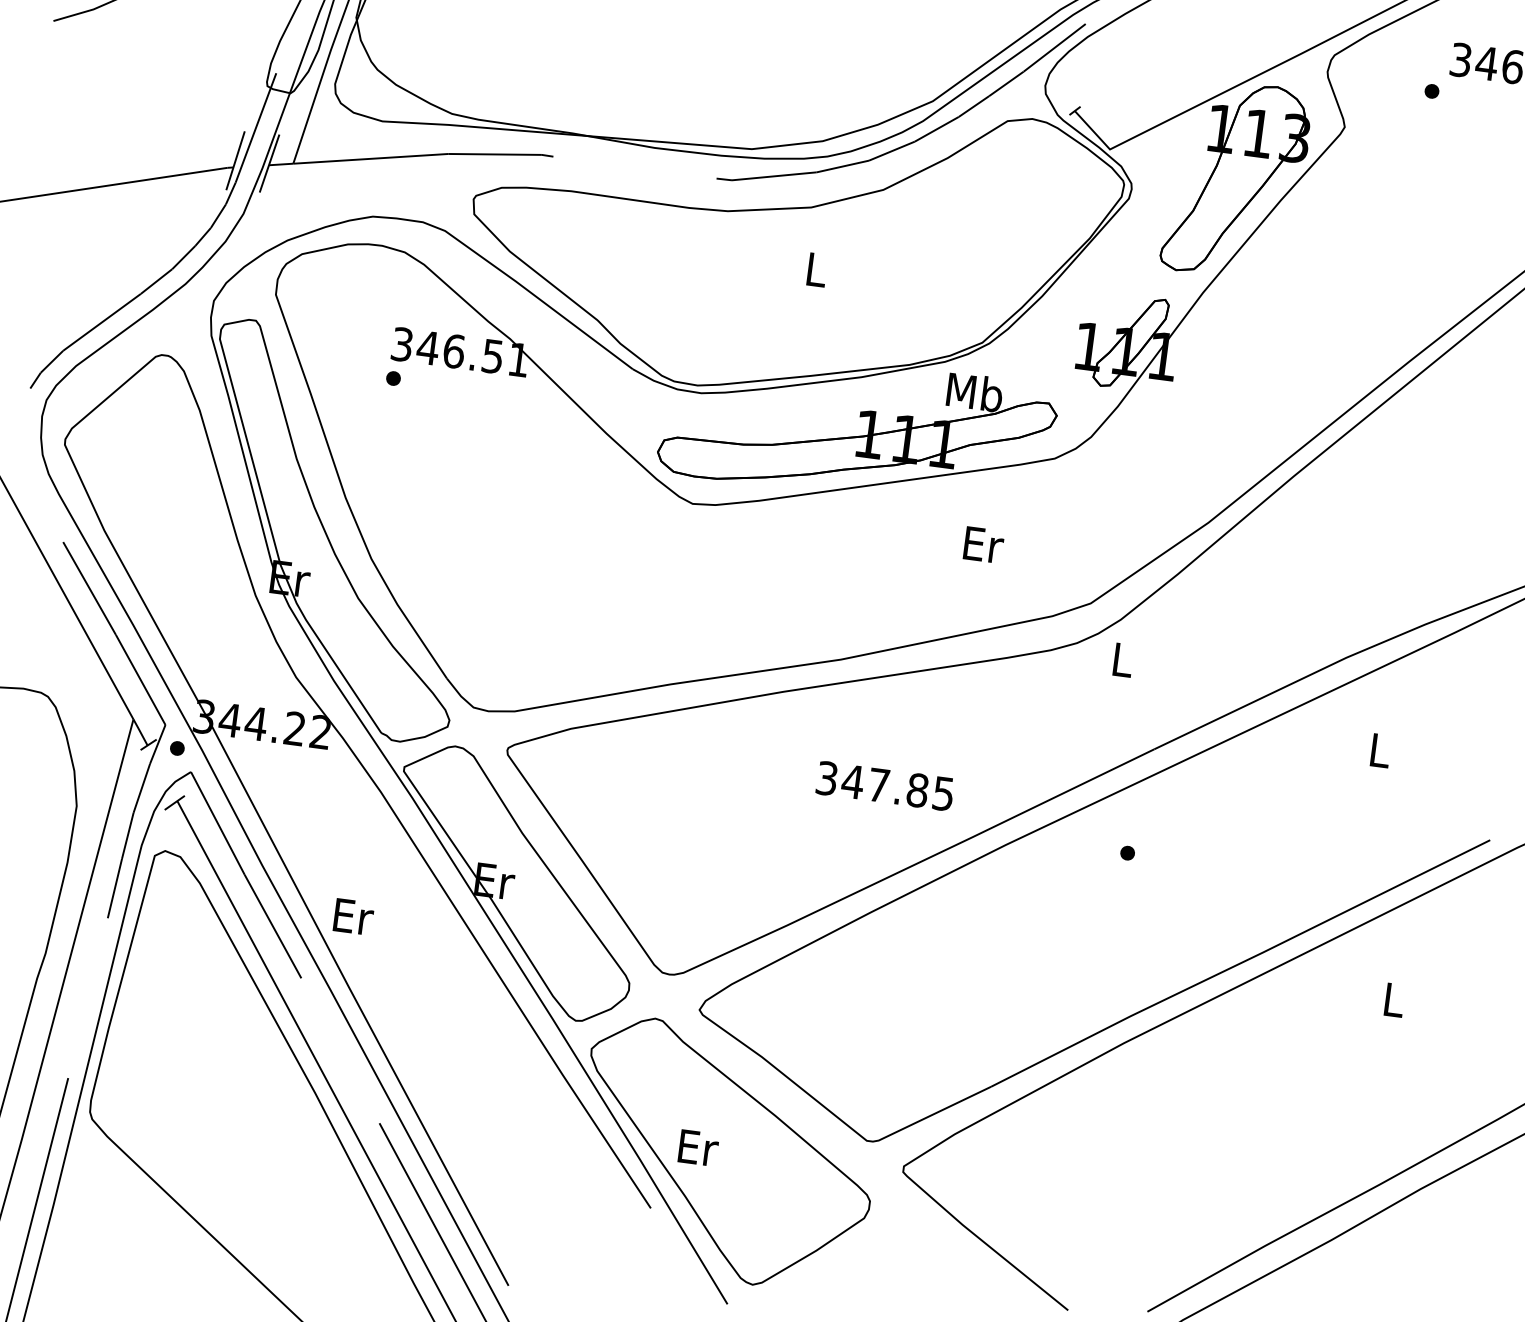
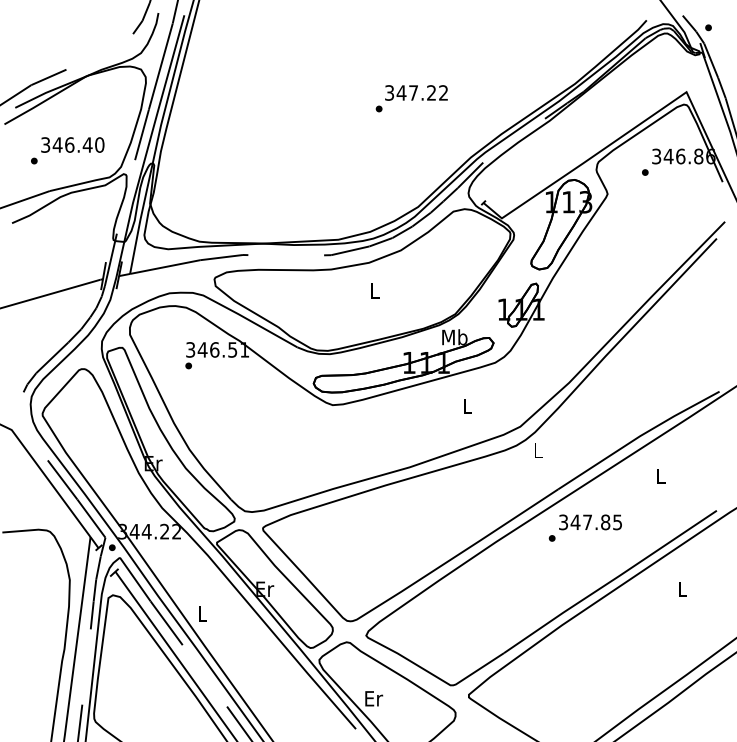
text: (982, 544) -> (467, 406), Er -> L
text: (885, 786) -> (590, 522), moved
text: (353, 915) -> (202, 613), Er -> L

